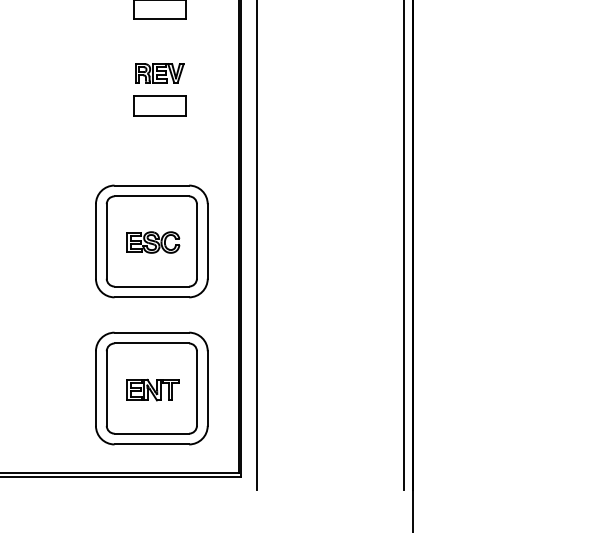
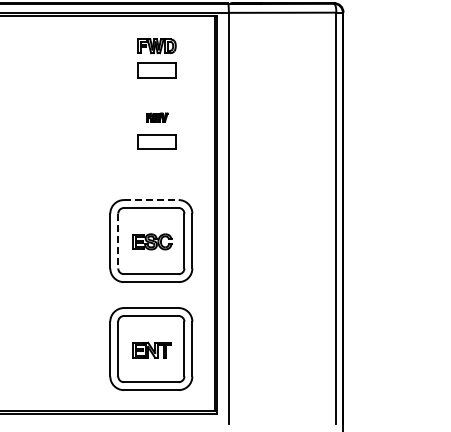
part: (158, 73) -> (156, 117), size x0.6
line: (152, 186) -> (151, 200), solid -> dashed
line: (107, 242) -> (118, 241), solid -> dashed

